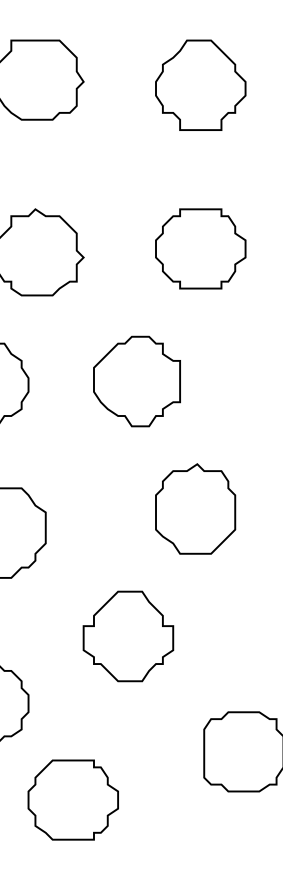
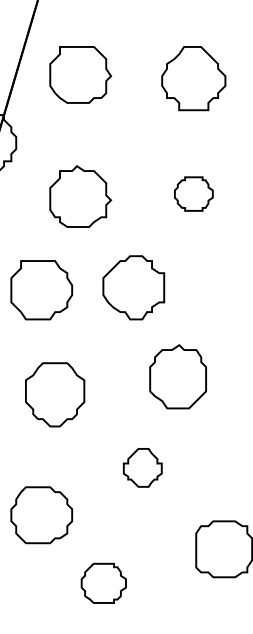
part: (200, 248) -> (193, 193), size x0.6
part: (136, 381) -> (133, 287), moved
part: (194, 508) -> (177, 376), moved
part: (128, 636) -> (142, 467), size x0.6
part: (72, 800) -> (103, 583), size x0.7

